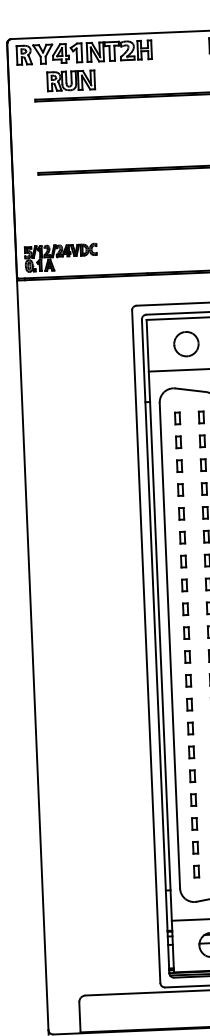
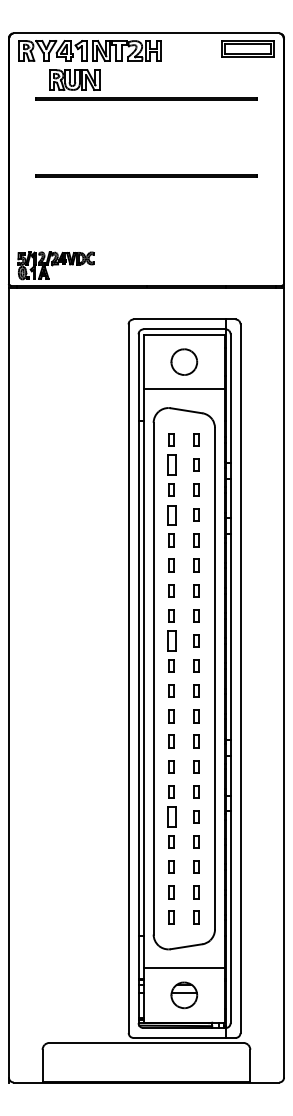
part: (178, 441) -> (171, 464), size x1.6
part: (180, 489) -> (171, 514), size x1.6
part: (185, 608) -> (171, 640), size x1.6
part: (192, 775) -> (171, 816), size x1.6

